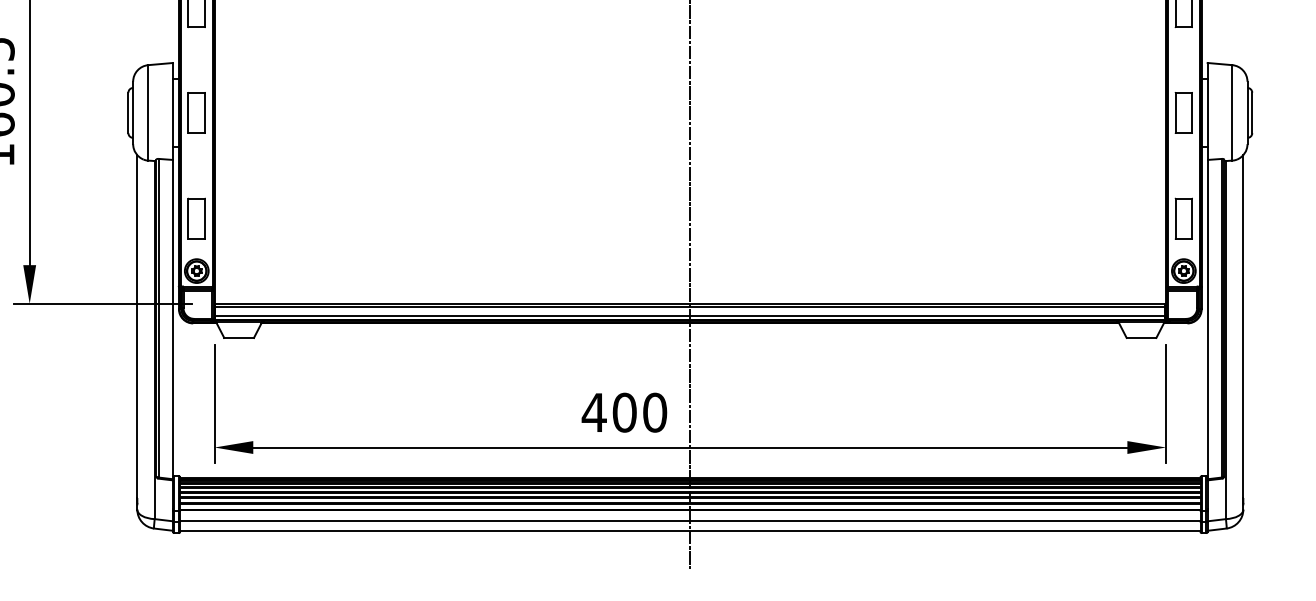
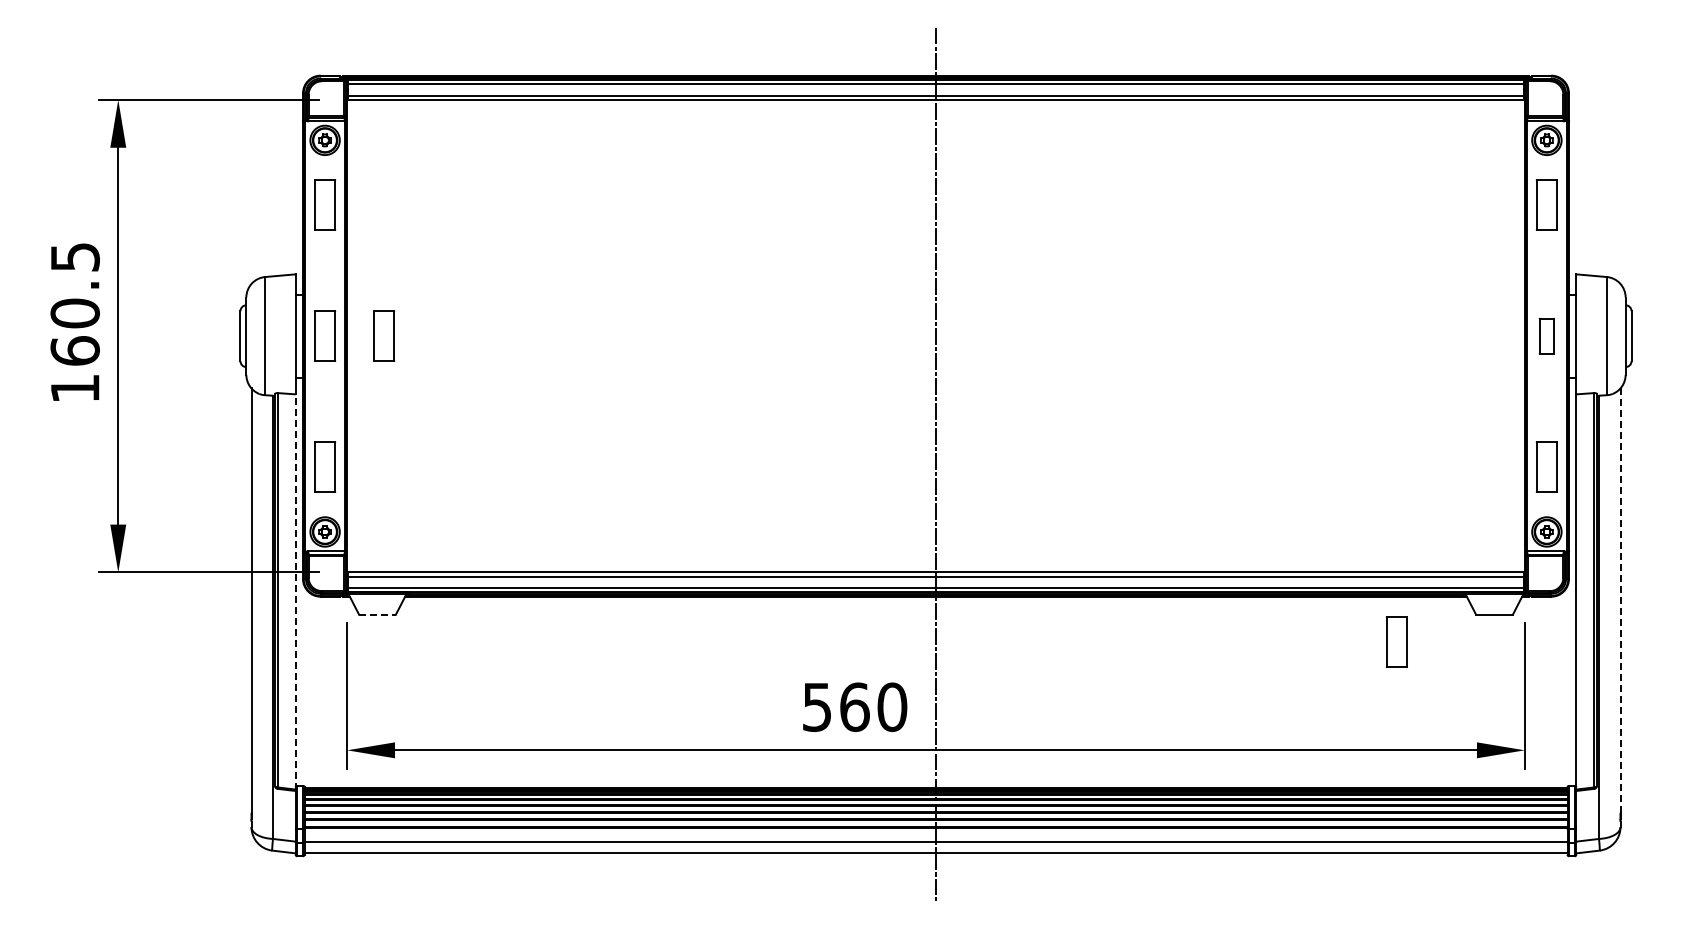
part: (244, 112) -> (384, 335), added
part: (1183, 112) -> (1546, 335), size x0.7
line: (172, 319) -> (295, 591), solid -> dashed
line: (1243, 326) -> (1620, 600), solid -> dashed
line: (239, 337) -> (378, 614), solid -> dashed
part: (1062, 359) -> (1396, 641), added
text: (609, 412) -> (835, 706), 400 -> 560

